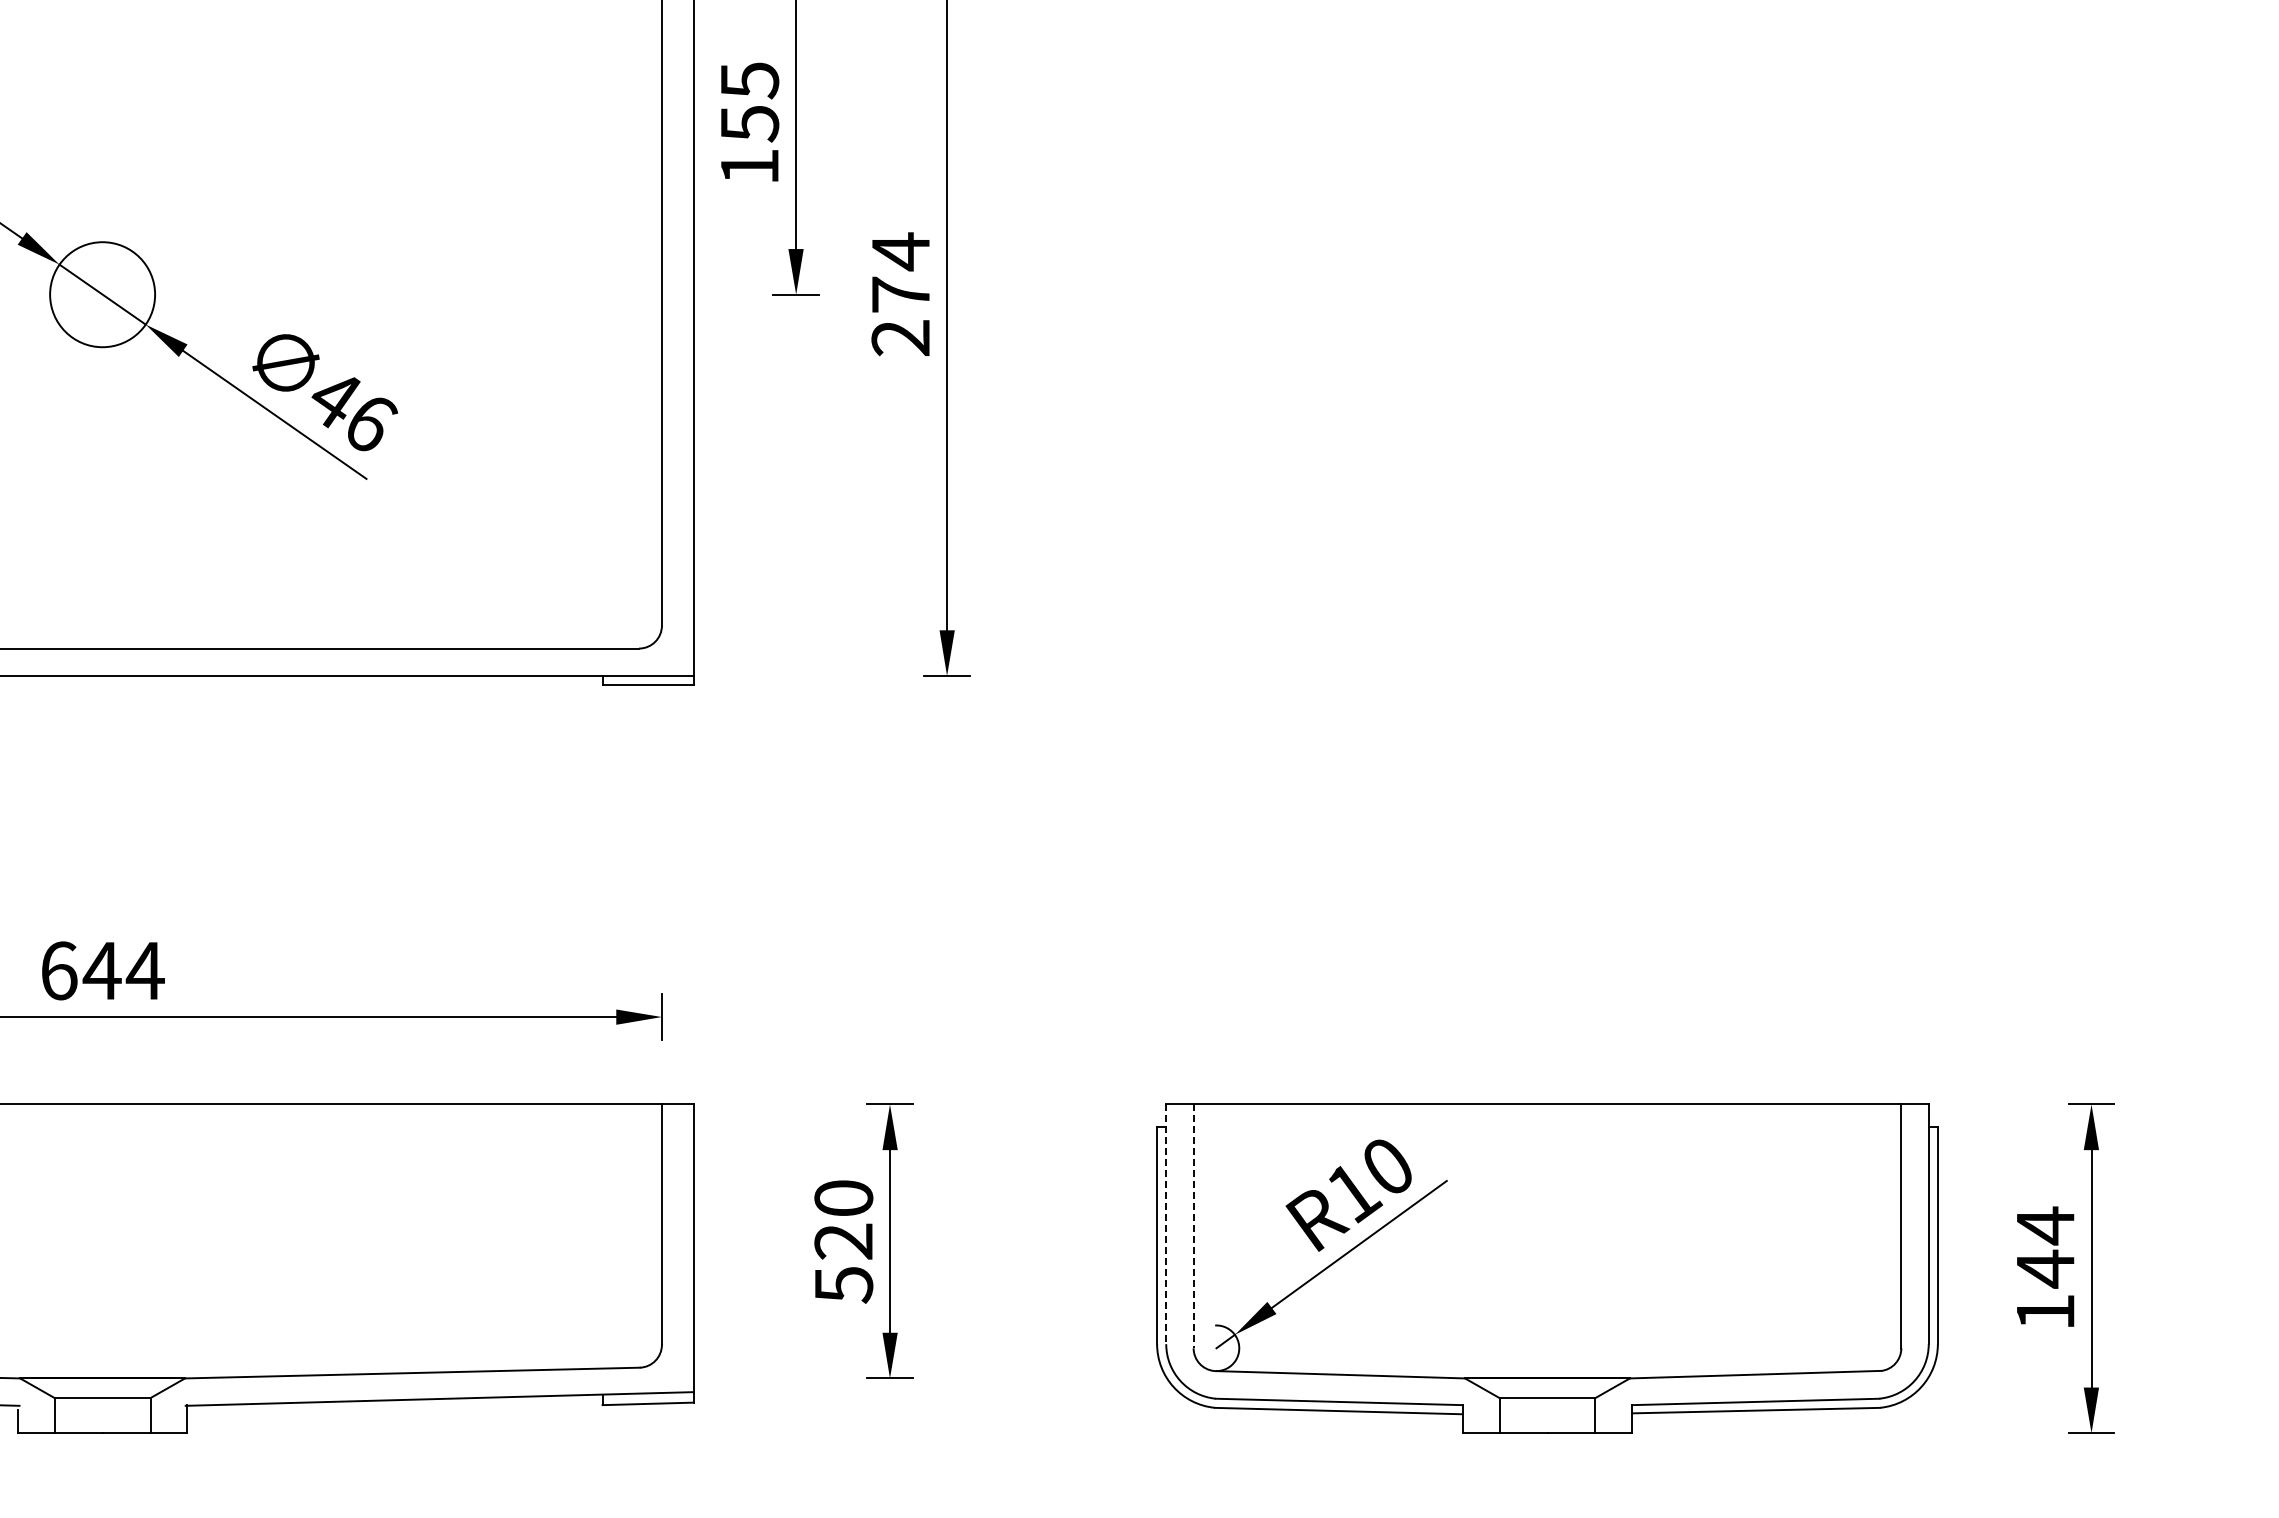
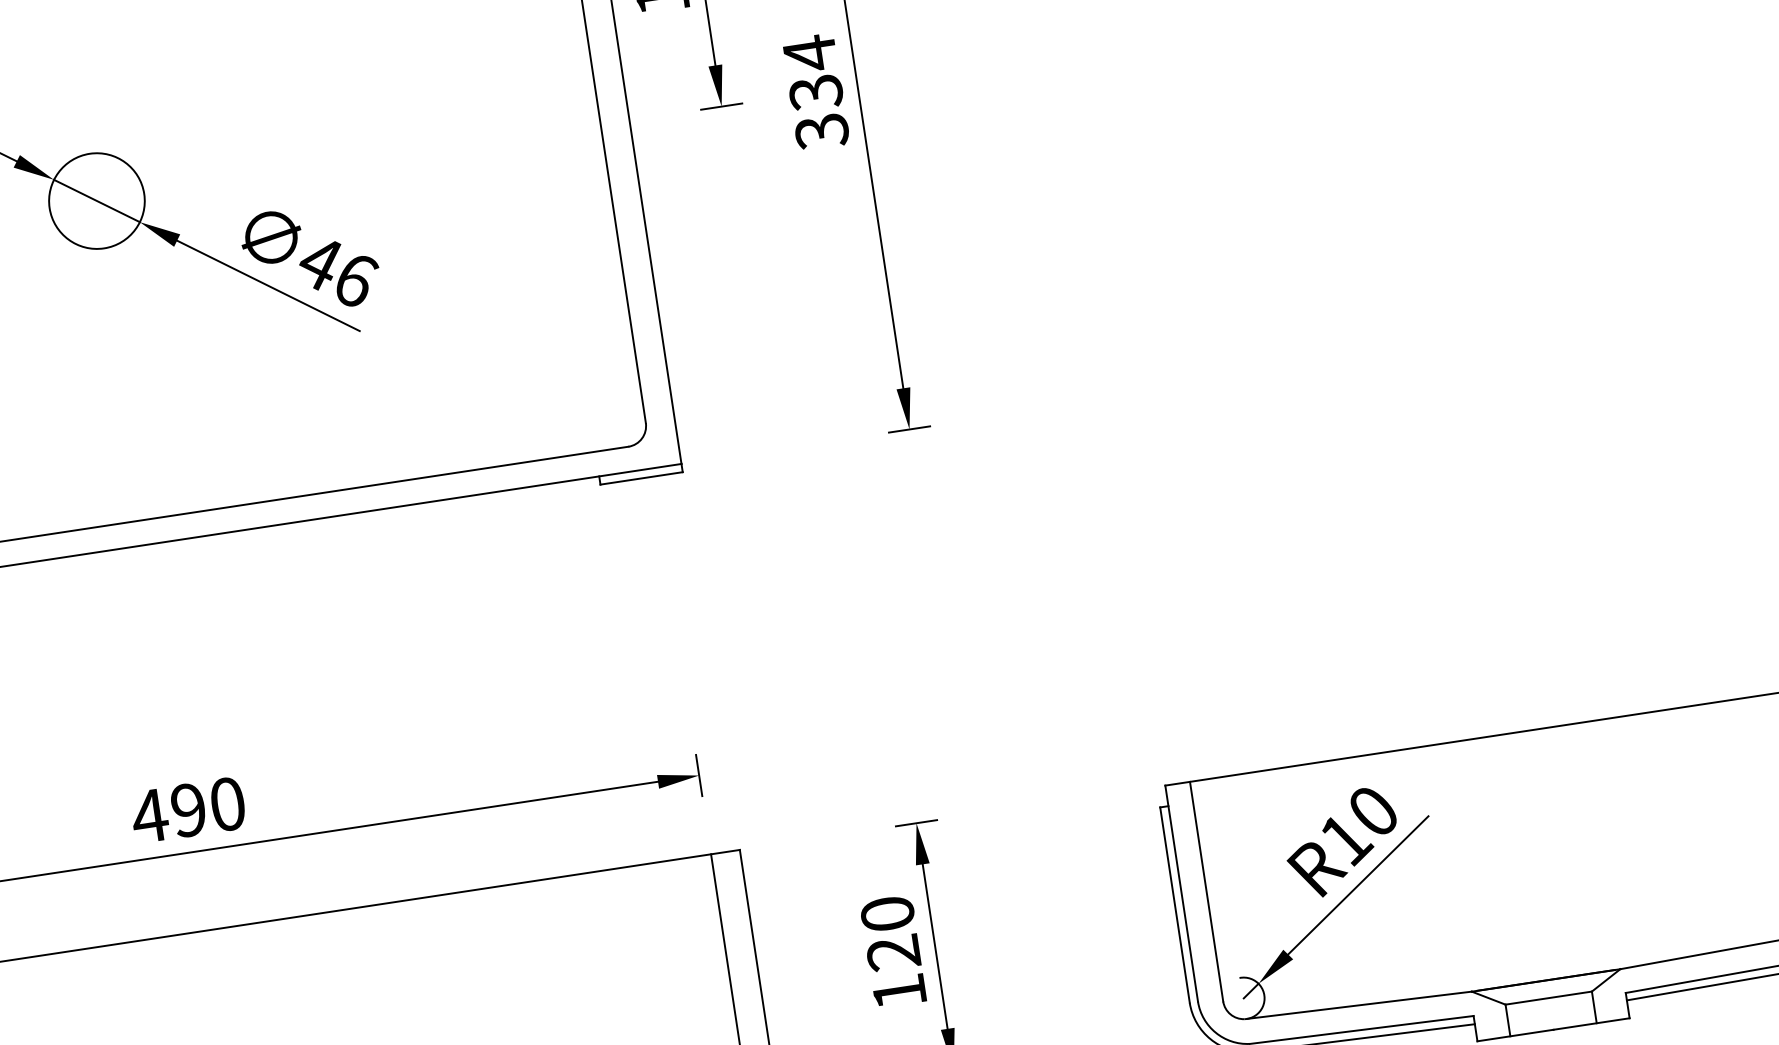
text: (900, 316) -> (818, 112), 274 -> 334
text: (101, 970) -> (188, 809), 644 -> 490
line: (1166, 1224) -> (1181, 893), dashed -> solid
line: (1193, 1226) -> (1206, 891), dashed -> solid
text: (844, 1285) -> (900, 992), 520 -> 120

